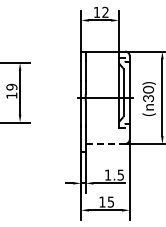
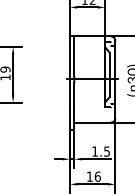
line: (106, 143) -> (93, 122), dashed -> solid
text: (110, 201) -> (97, 176), 15 -> 16

